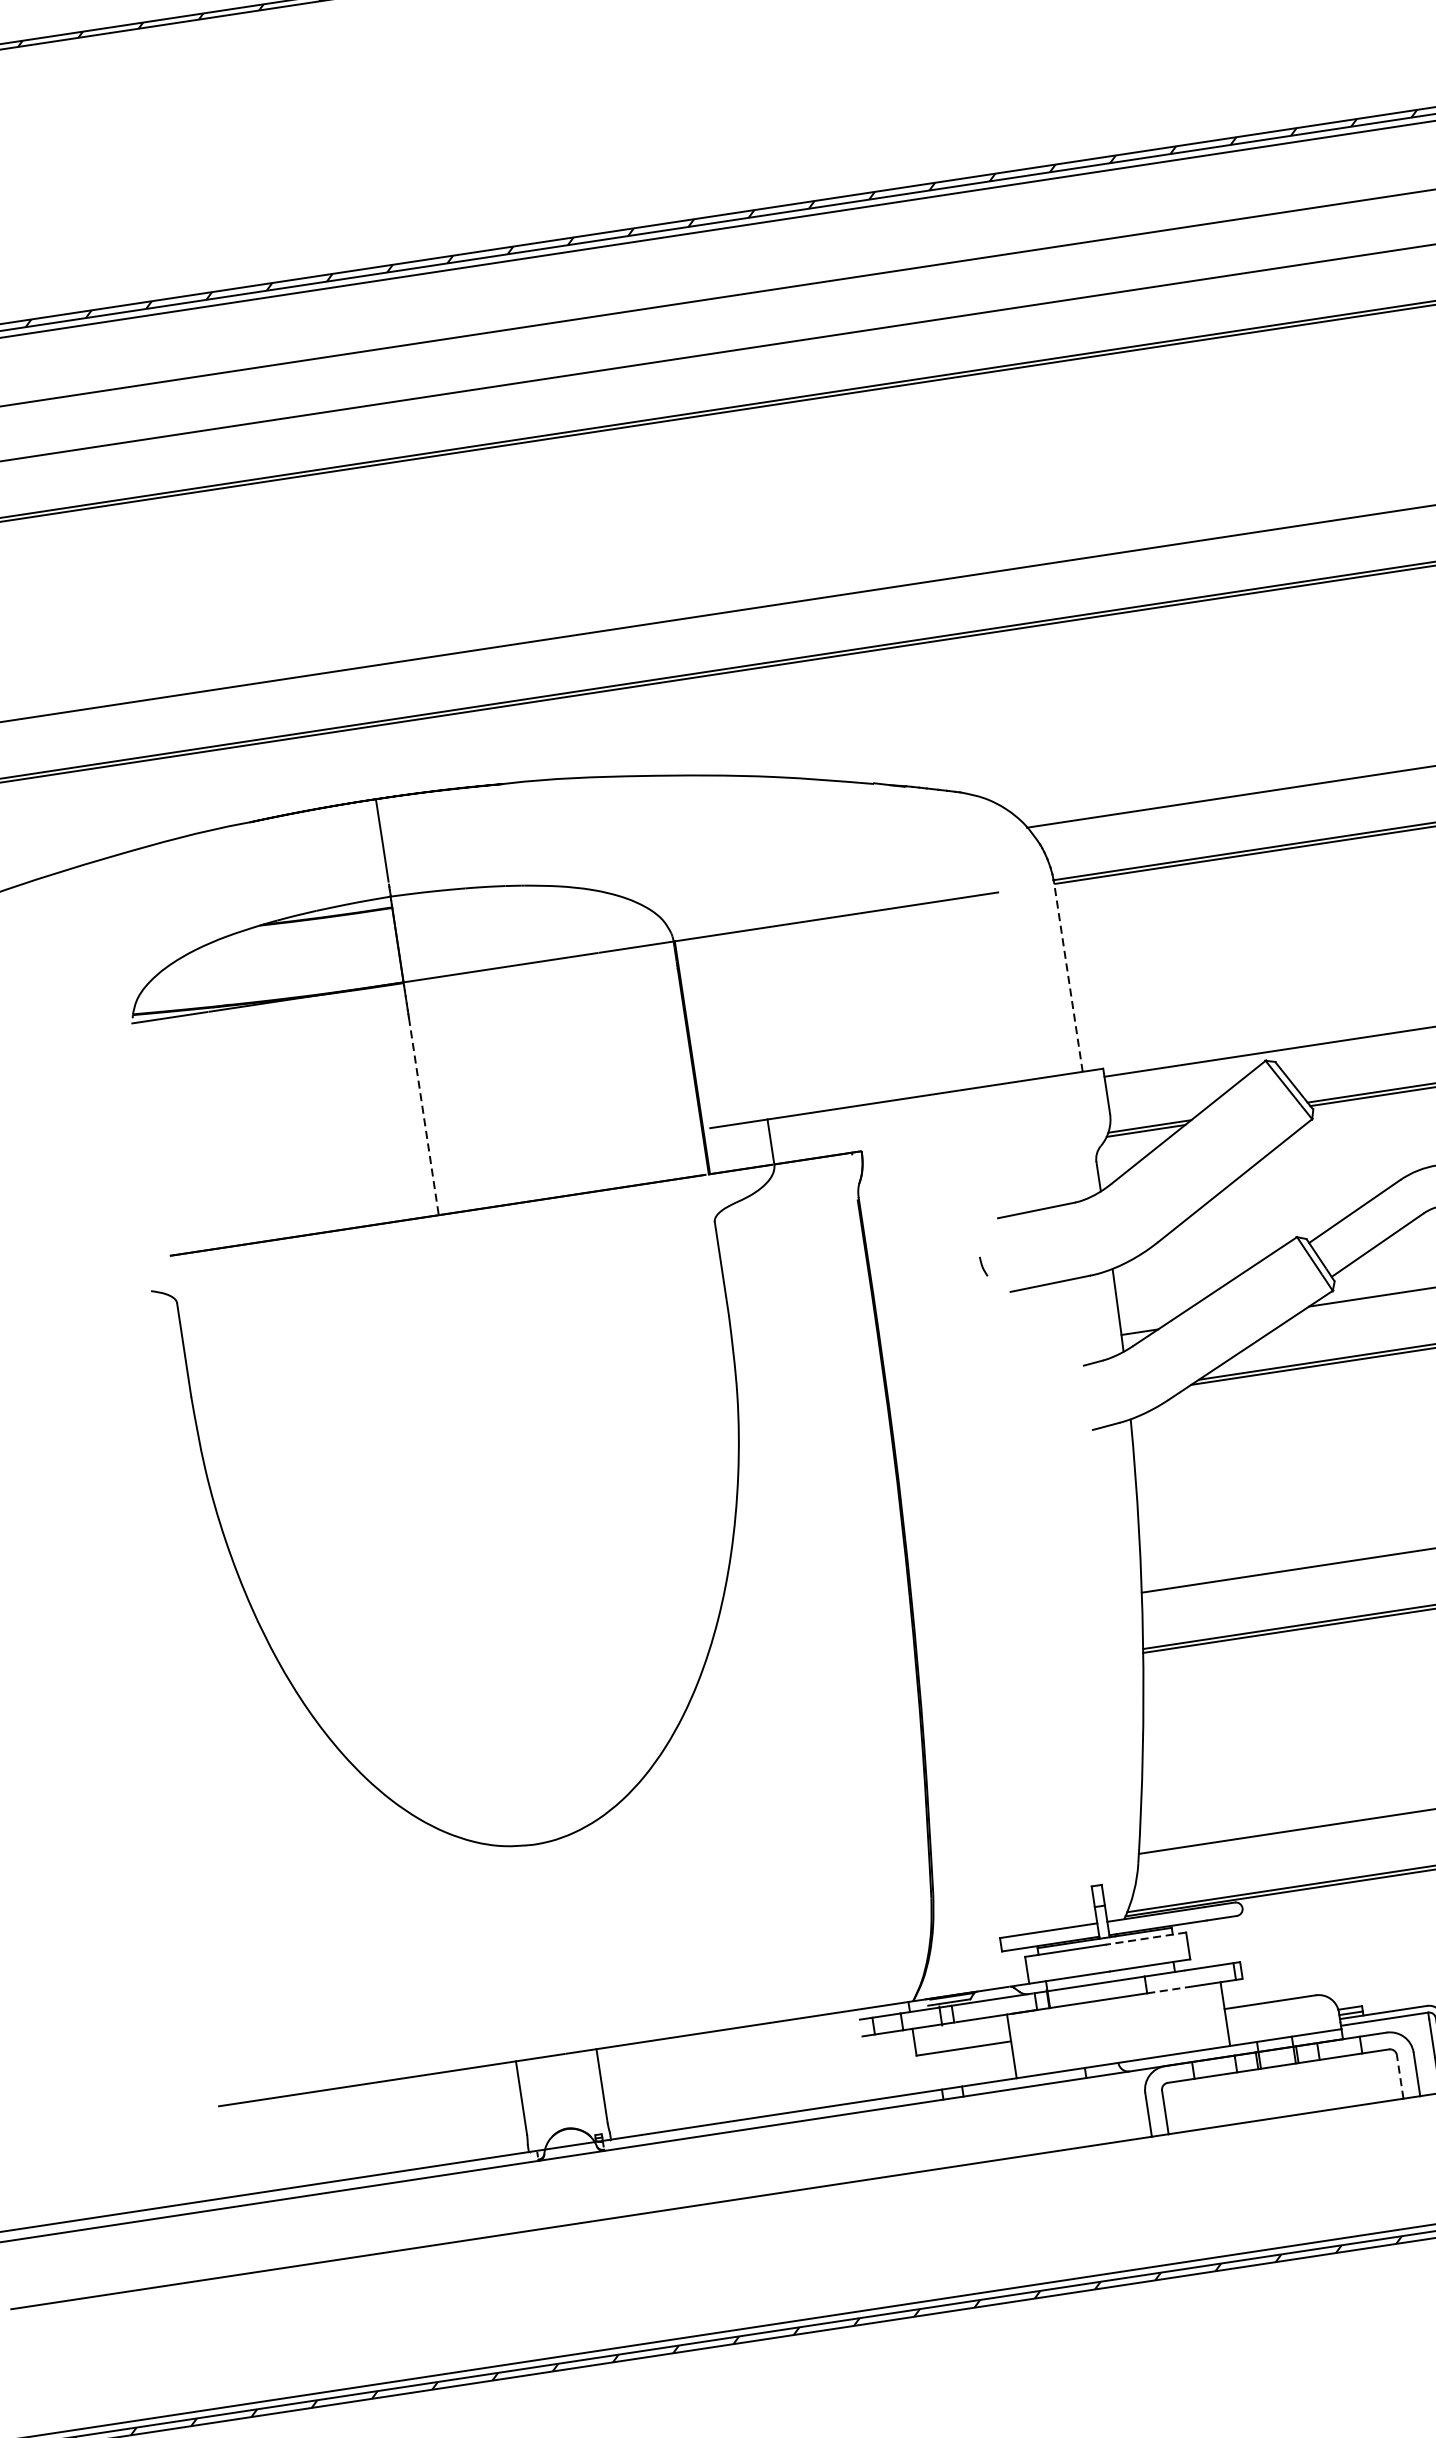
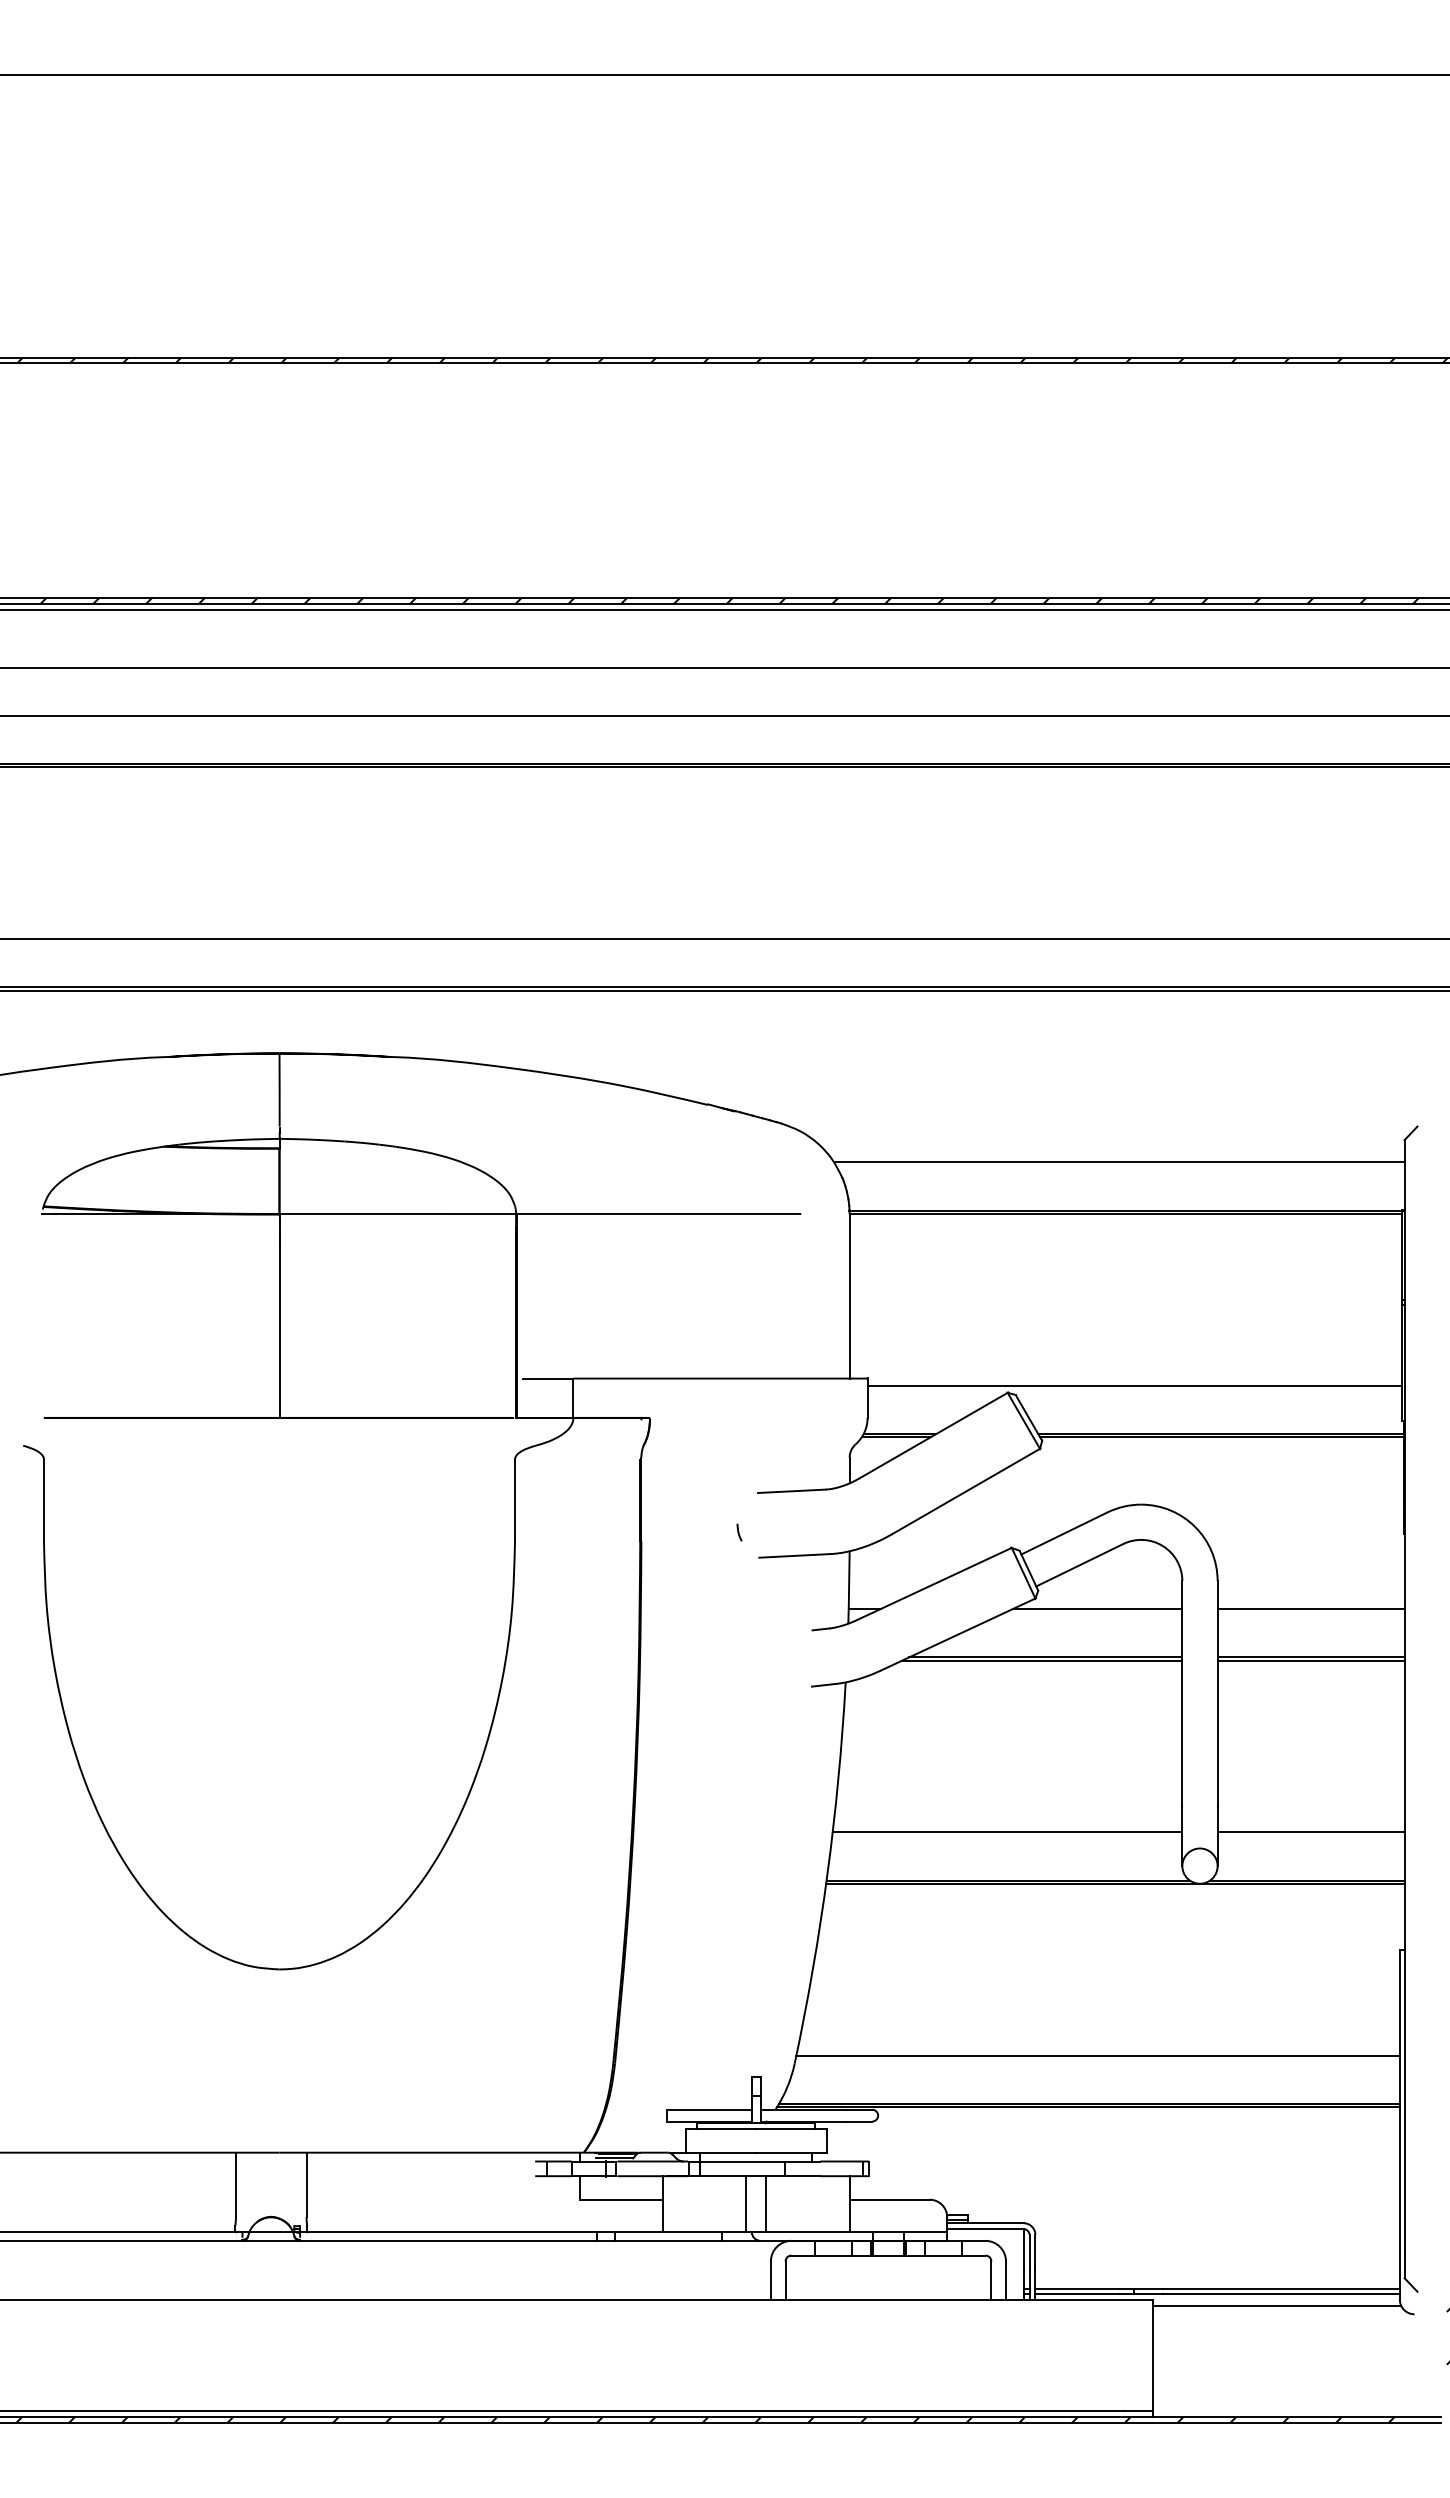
line: (1068, 977) -> (849, 1295), dashed -> solid
line: (424, 1117) -> (279, 1332), dashed -> solid
line: (1144, 1939) -> (790, 2129), dashed -> solid
line: (1167, 1990) -> (803, 2176), dashed -> solid
line: (1130, 2028) -> (766, 2204), added
line: (1107, 2032) -> (746, 2204), added
line: (1400, 2076) -> (991, 2280), dashed -> solid

